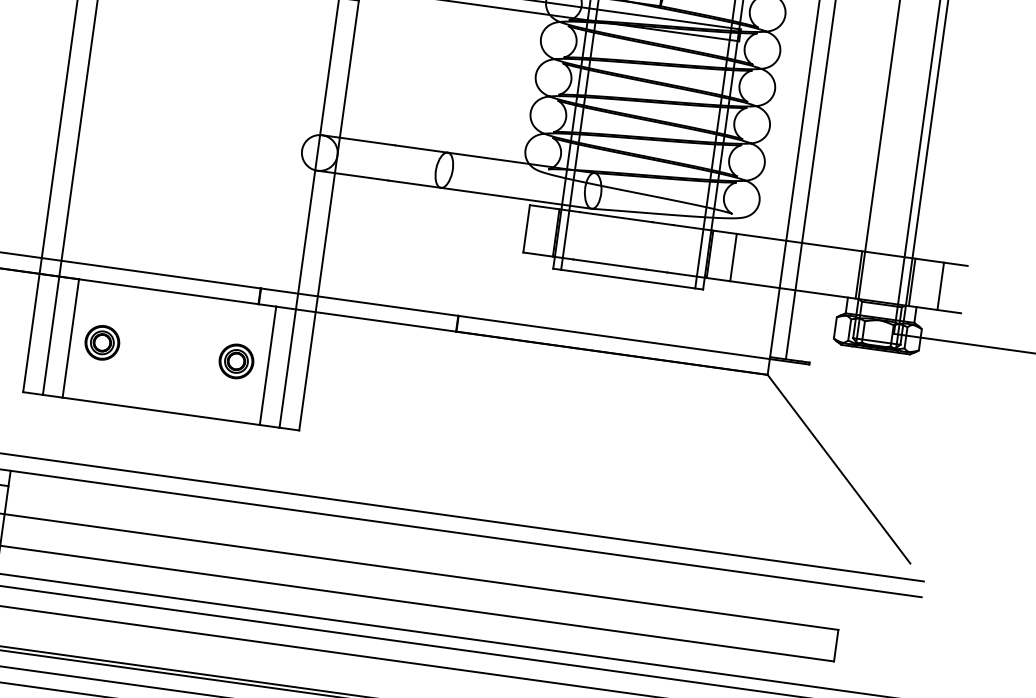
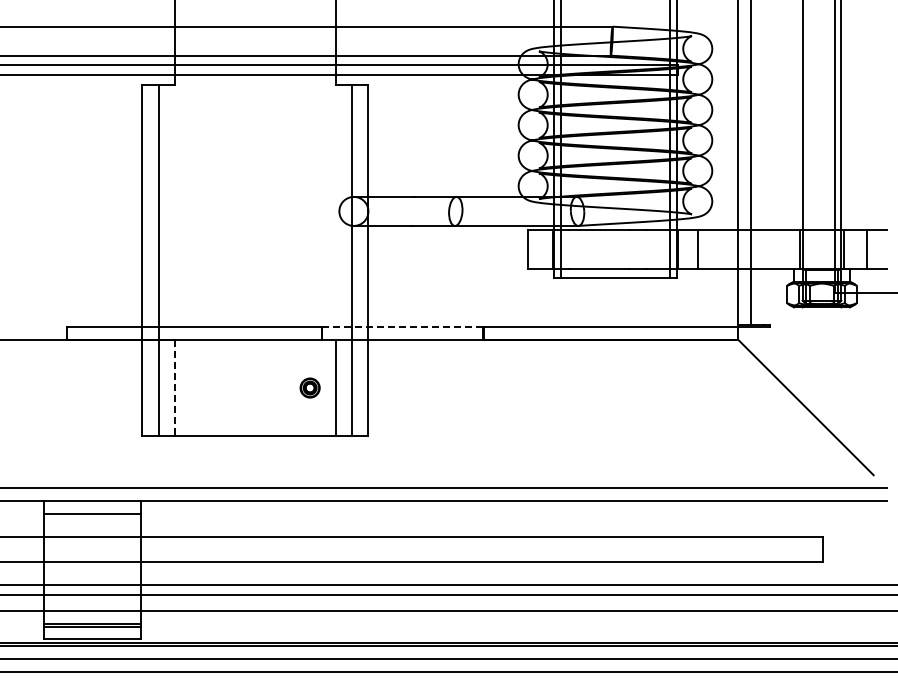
line: (359, 301) -> (402, 326), solid -> dashed
line: (70, 338) -> (174, 388), solid -> dashed
part: (102, 342) -> (200, 387), removed
part: (235, 360) -> (309, 387), size x0.7

